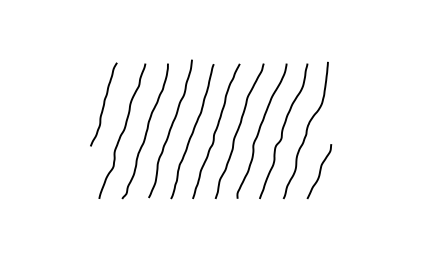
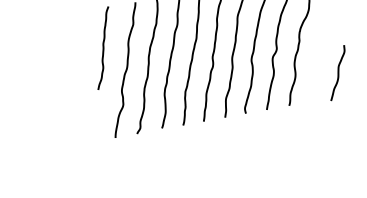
curve: (319, 171) -> (337, 72), moved

